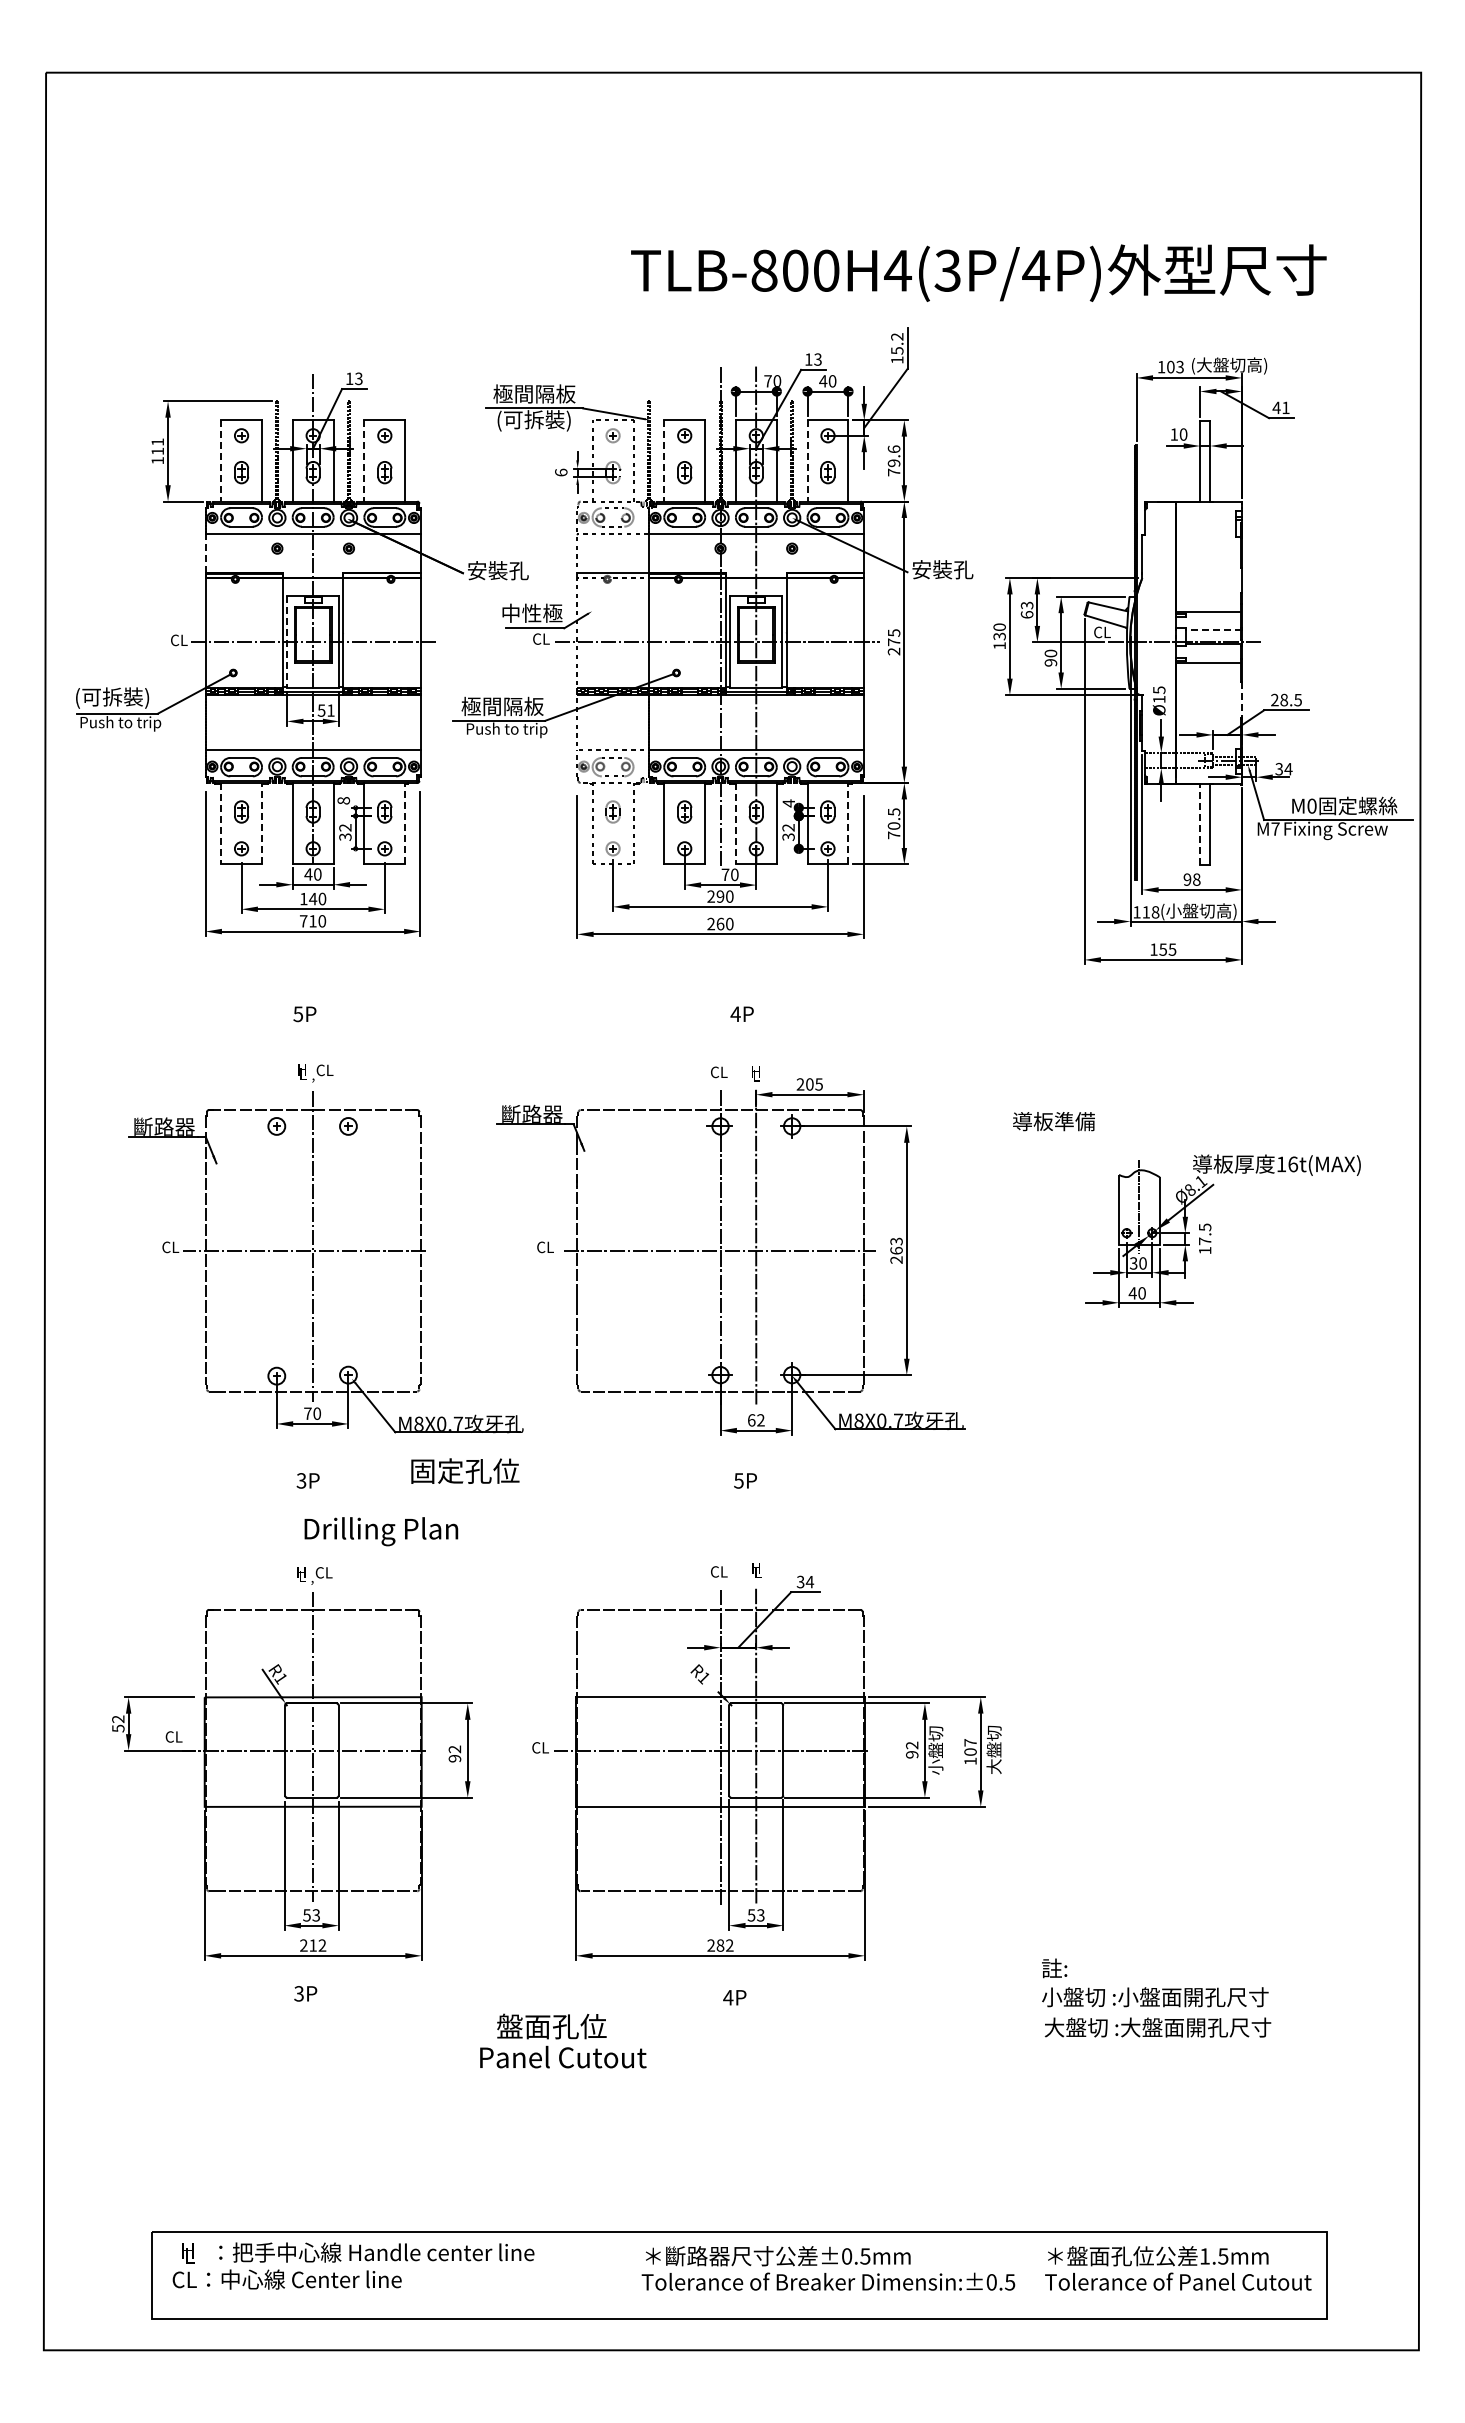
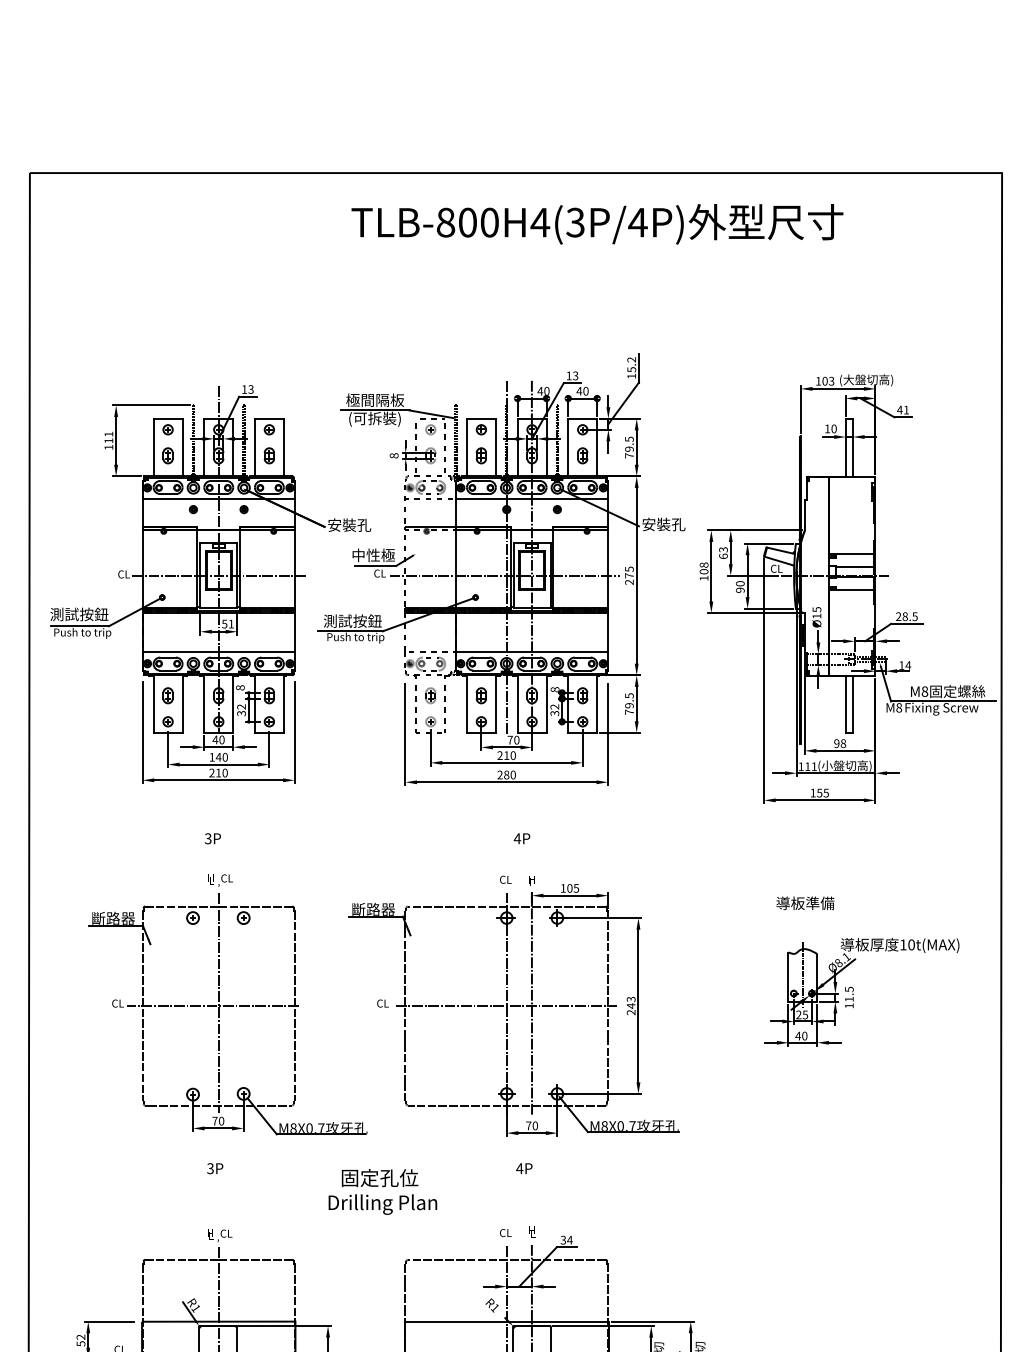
text: (978, 272) -> (597, 223), moved
text: (767, 381) -> (539, 391), 70 -> 40
text: (893, 449) -> (629, 439), 79.6 -> 79.5
line: (221, 460) -> (153, 447), dashed -> solid
line: (364, 460) -> (255, 447), dashed -> solid
line: (664, 460) -> (467, 447), dashed -> solid
line: (807, 460) -> (568, 447), dashed -> solid
text: (561, 472) -> (394, 455), 6 -> 8
line: (205, 553) -> (142, 513), dashed -> solid
line: (1213, 630) -> (855, 567), dashed -> solid
text: (999, 631) -> (703, 568), 130 -> 108
line: (287, 642) -> (200, 575), dashed -> solid
text: (116, 697) -> (79, 614), (可拆裝) -> 測試按鈕
line: (1242, 700) -> (875, 616), dashed -> solid
text: (502, 706) -> (352, 621), 極間隔板 -> 測試按鈕
text: (1278, 768) -> (901, 665), 34 -> 14
text: (788, 803) -> (554, 689), 4 -> 8
text: (1311, 806) -> (924, 691), M0 -> M8
line: (221, 823) -> (153, 703), dashed -> solid
line: (262, 823) -> (182, 703), dashed -> solid
line: (405, 823) -> (284, 703), dashed -> solid
line: (735, 823) -> (517, 703), dashed -> solid
line: (848, 823) -> (597, 703), dashed -> solid
line: (1200, 824) -> (846, 704), dashed -> solid
text: (894, 825) -> (629, 705), 70.5 -> 79.5
text: (1275, 828) -> (899, 707), M7 -> M8
text: (720, 896) -> (506, 755), 290 -> 210
text: (1155, 912) -> (814, 766), 118 -> 111
text: (303, 921) -> (211, 773), 710 -> 210
text: (720, 923) -> (506, 774), 260 -> 280
text: (298, 1013) -> (208, 838), 5P -> 3P
text: (800, 1084) -> (563, 888), 205 -> 105
text: (1053, 1121) -> (805, 903), moved
text: (1293, 1164) -> (911, 944), 16t(MAX) -> 10t(MAX)
text: (1205, 1241) -> (849, 999), 17.5 -> 11.5
text: (896, 1250) -> (631, 1005), 263 -> 243
text: (1138, 1263) -> (802, 1014), 30 -> 25
text: (756, 1420) -> (532, 1125), 62 -> 70
text: (465, 1470) -> (380, 1177), moved
text: (738, 1480) -> (519, 1168), 5P -> 4P
text: (381, 1531) -> (382, 1204), moved

